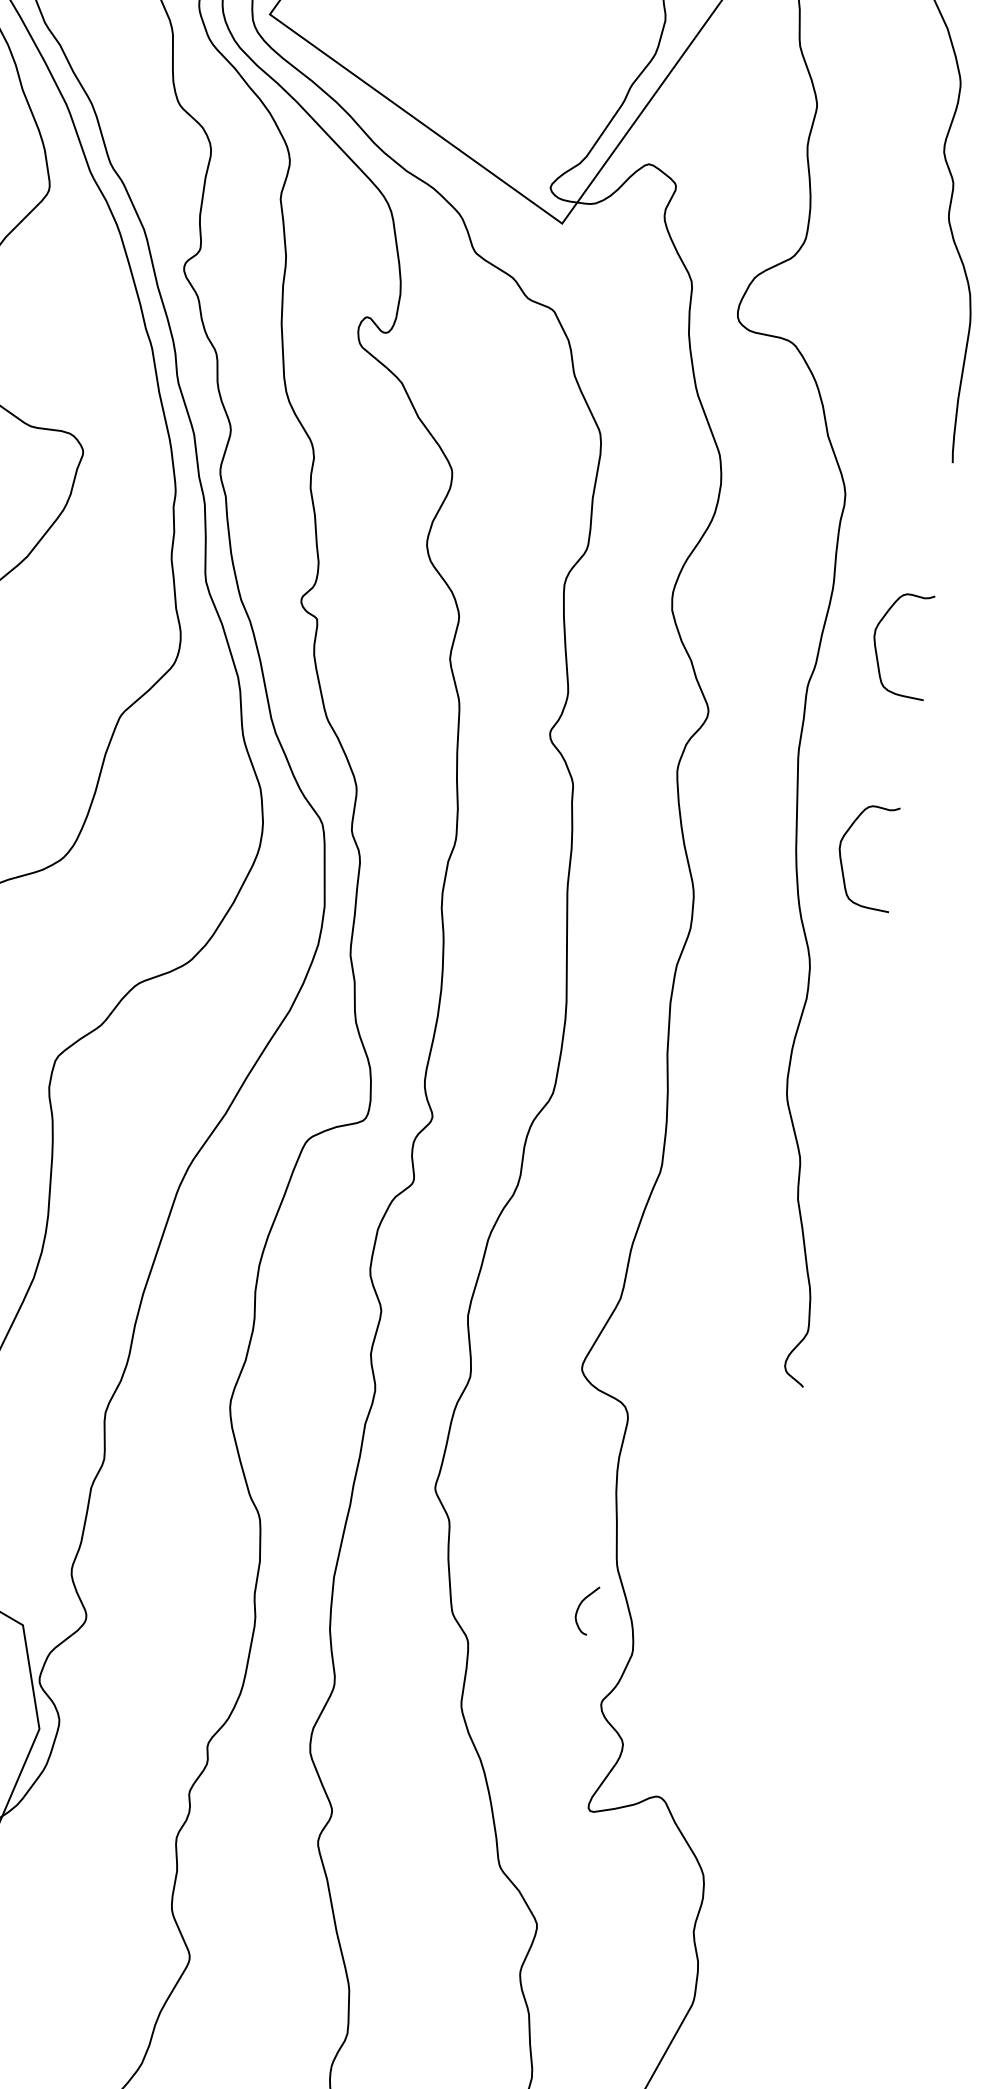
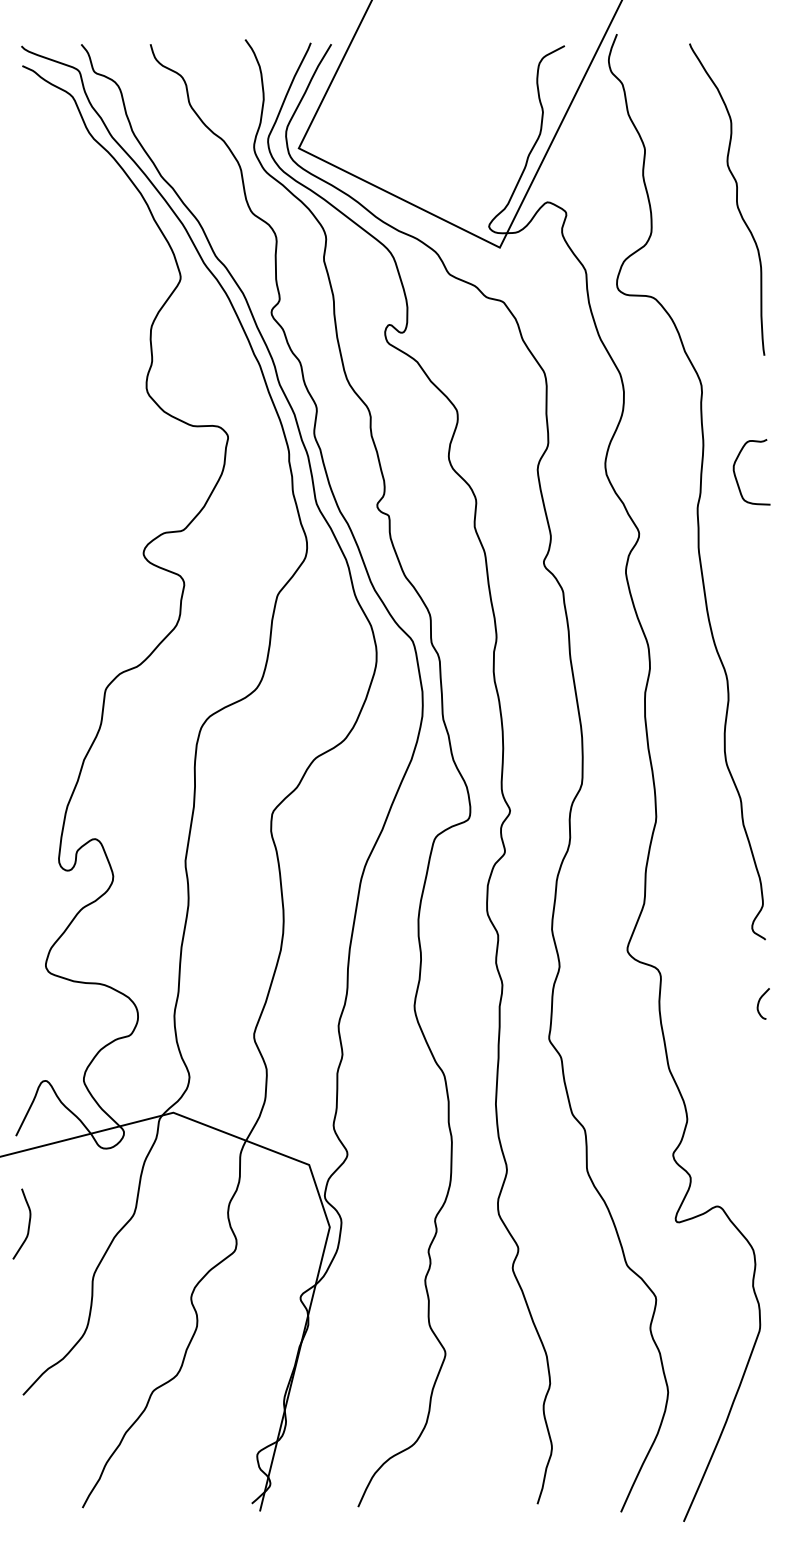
curve: (842, 858) -> (736, 610), removed
curve: (580, 1608) -> (759, 1003), moved

